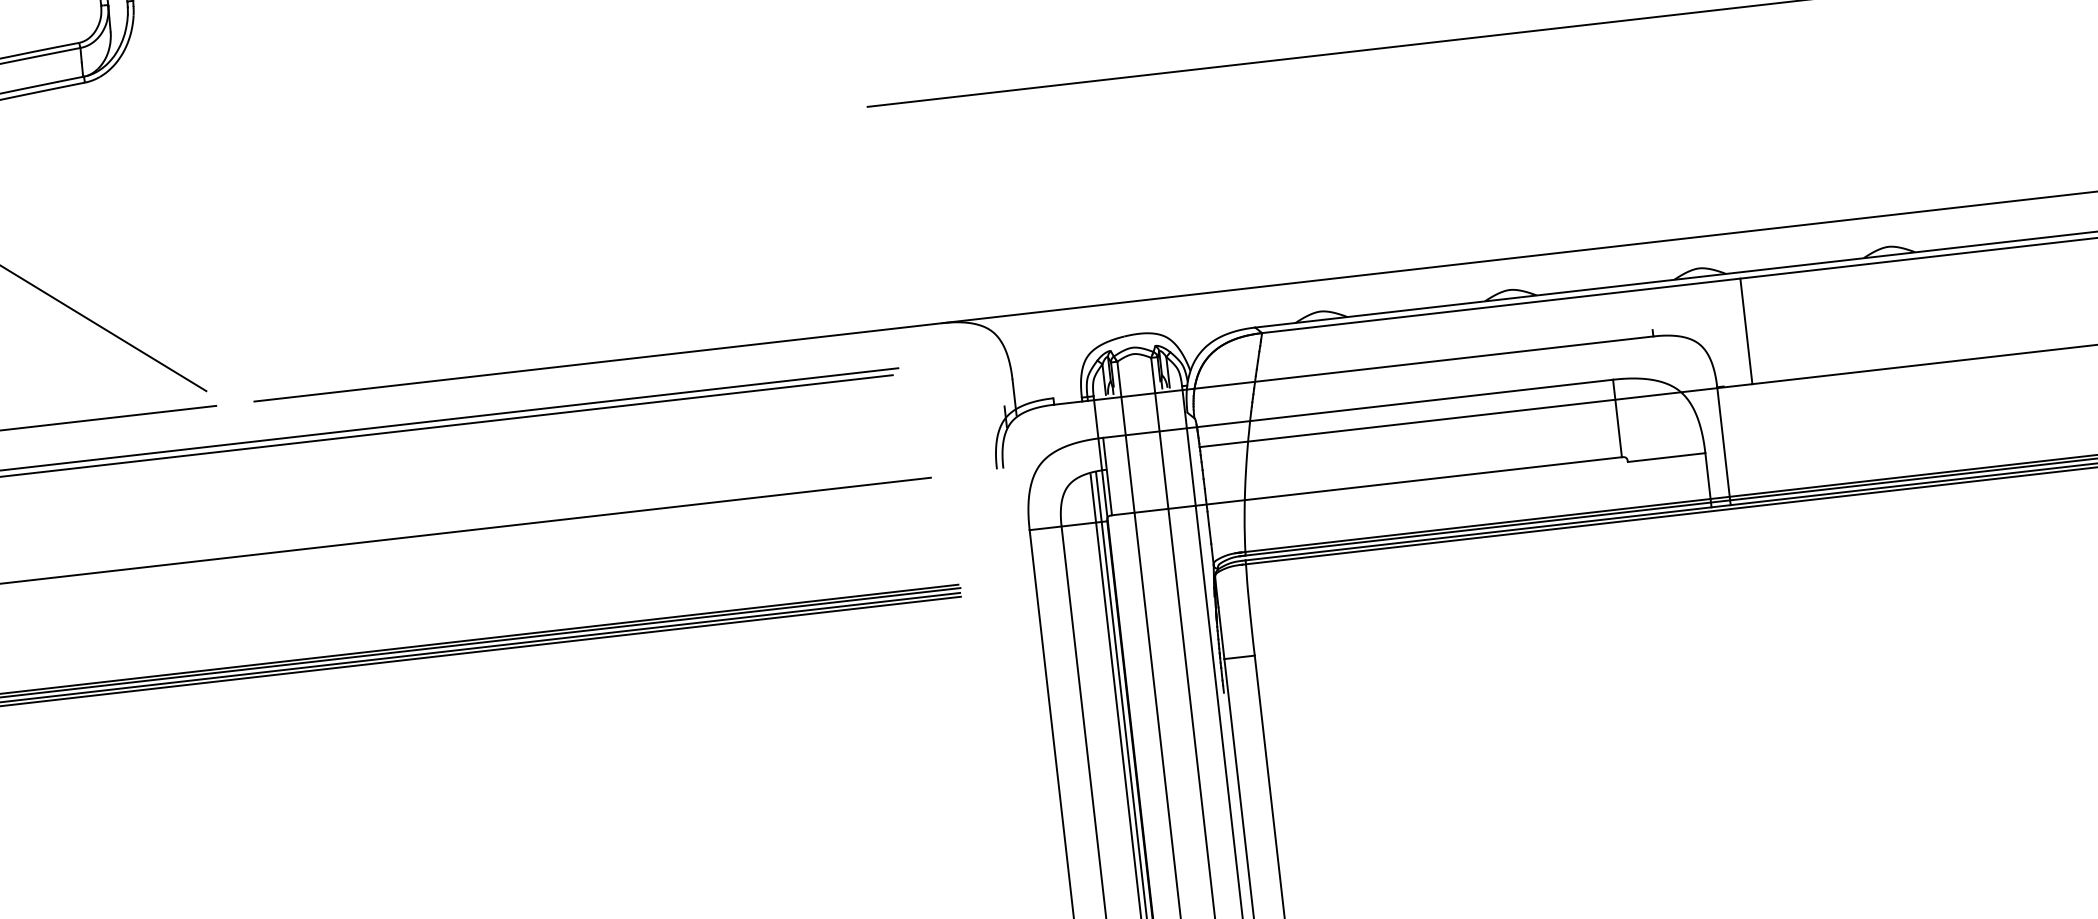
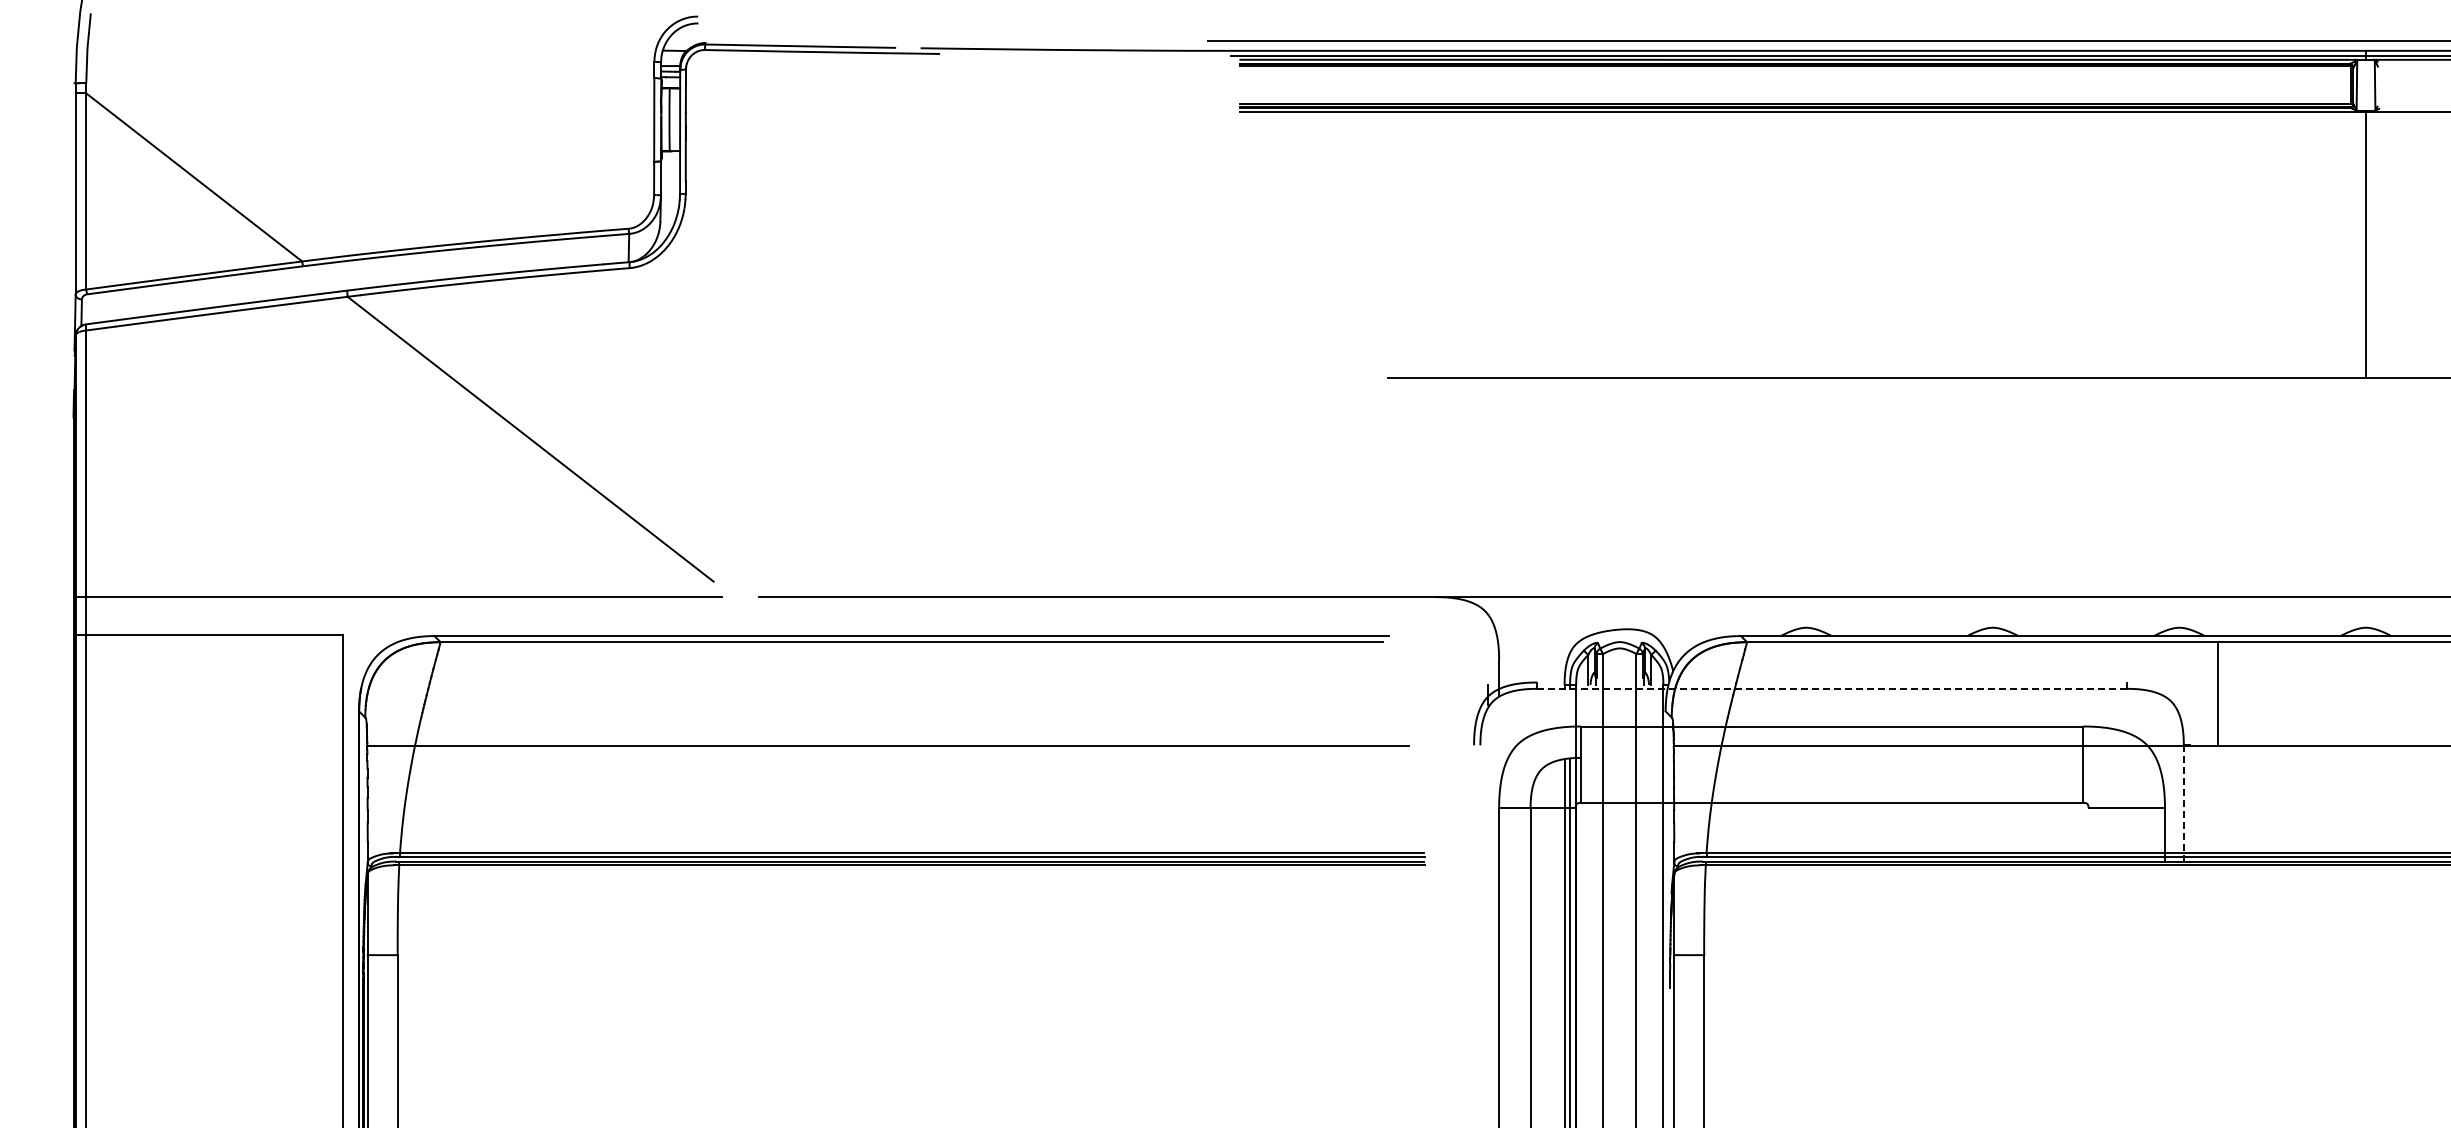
line: (1354, 370) -> (1832, 688), solid -> dashed
line: (1723, 446) -> (2183, 803), solid -> dashed

